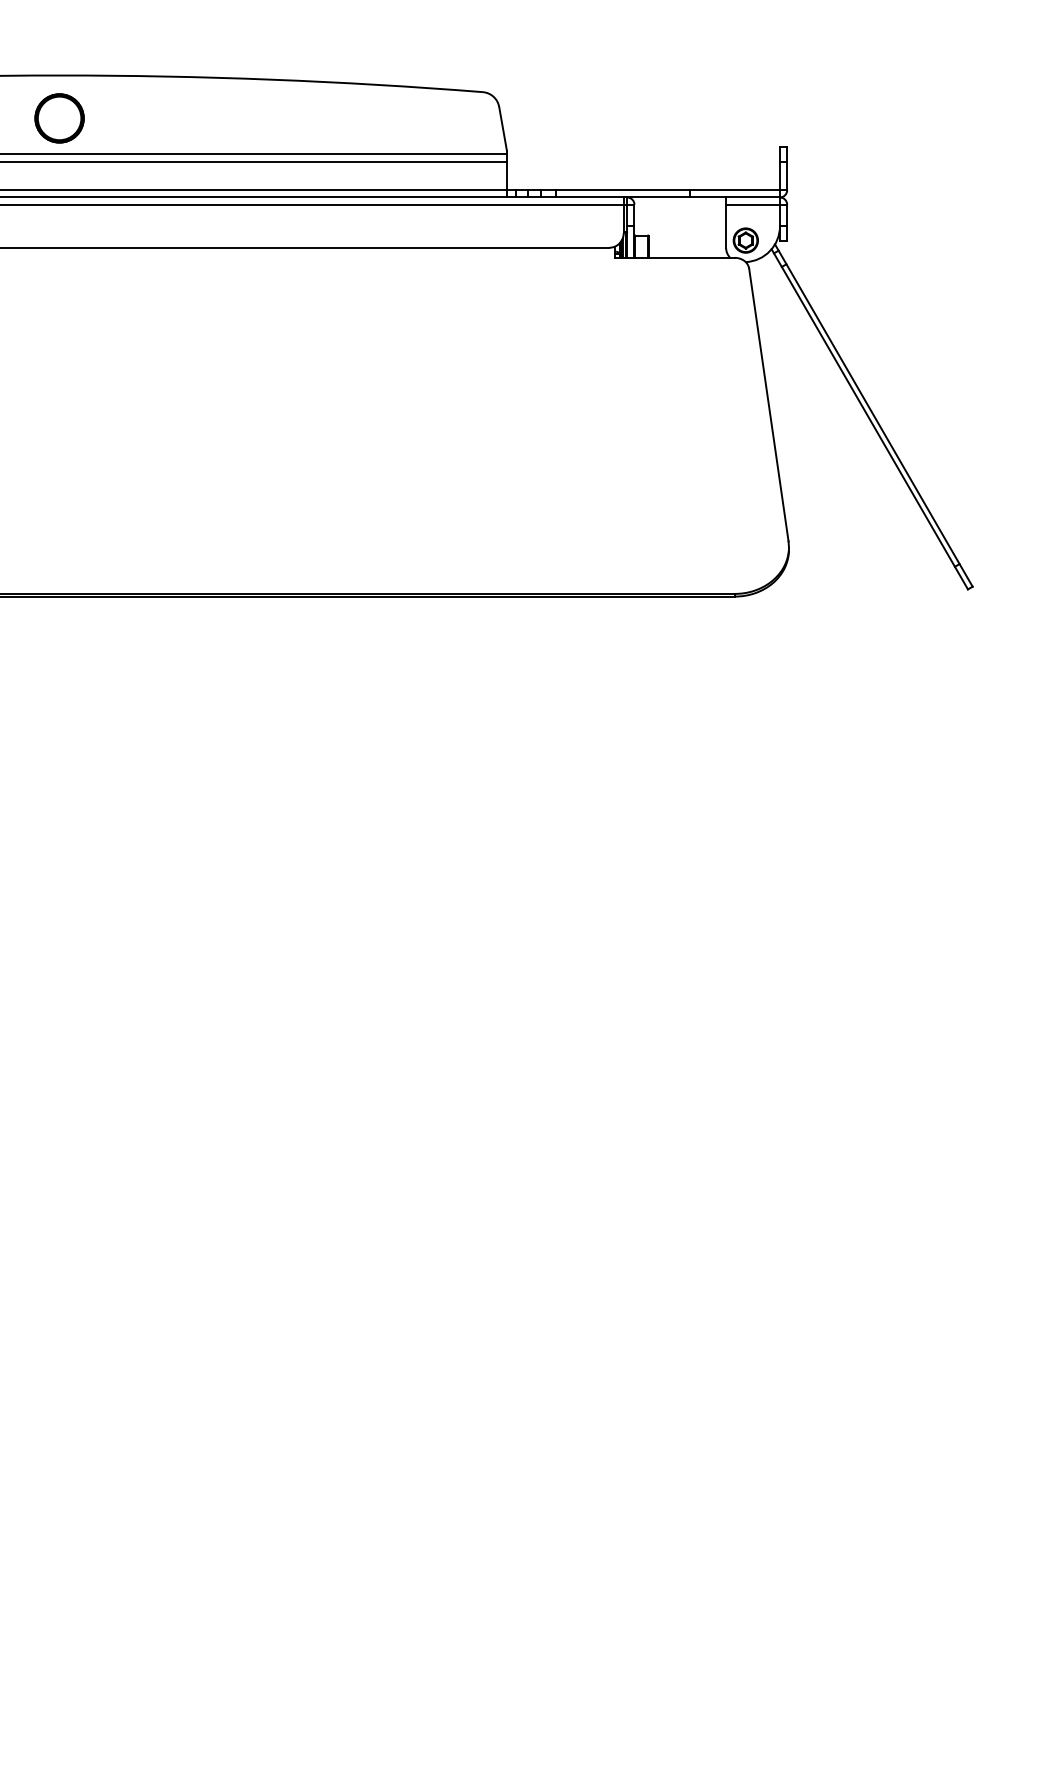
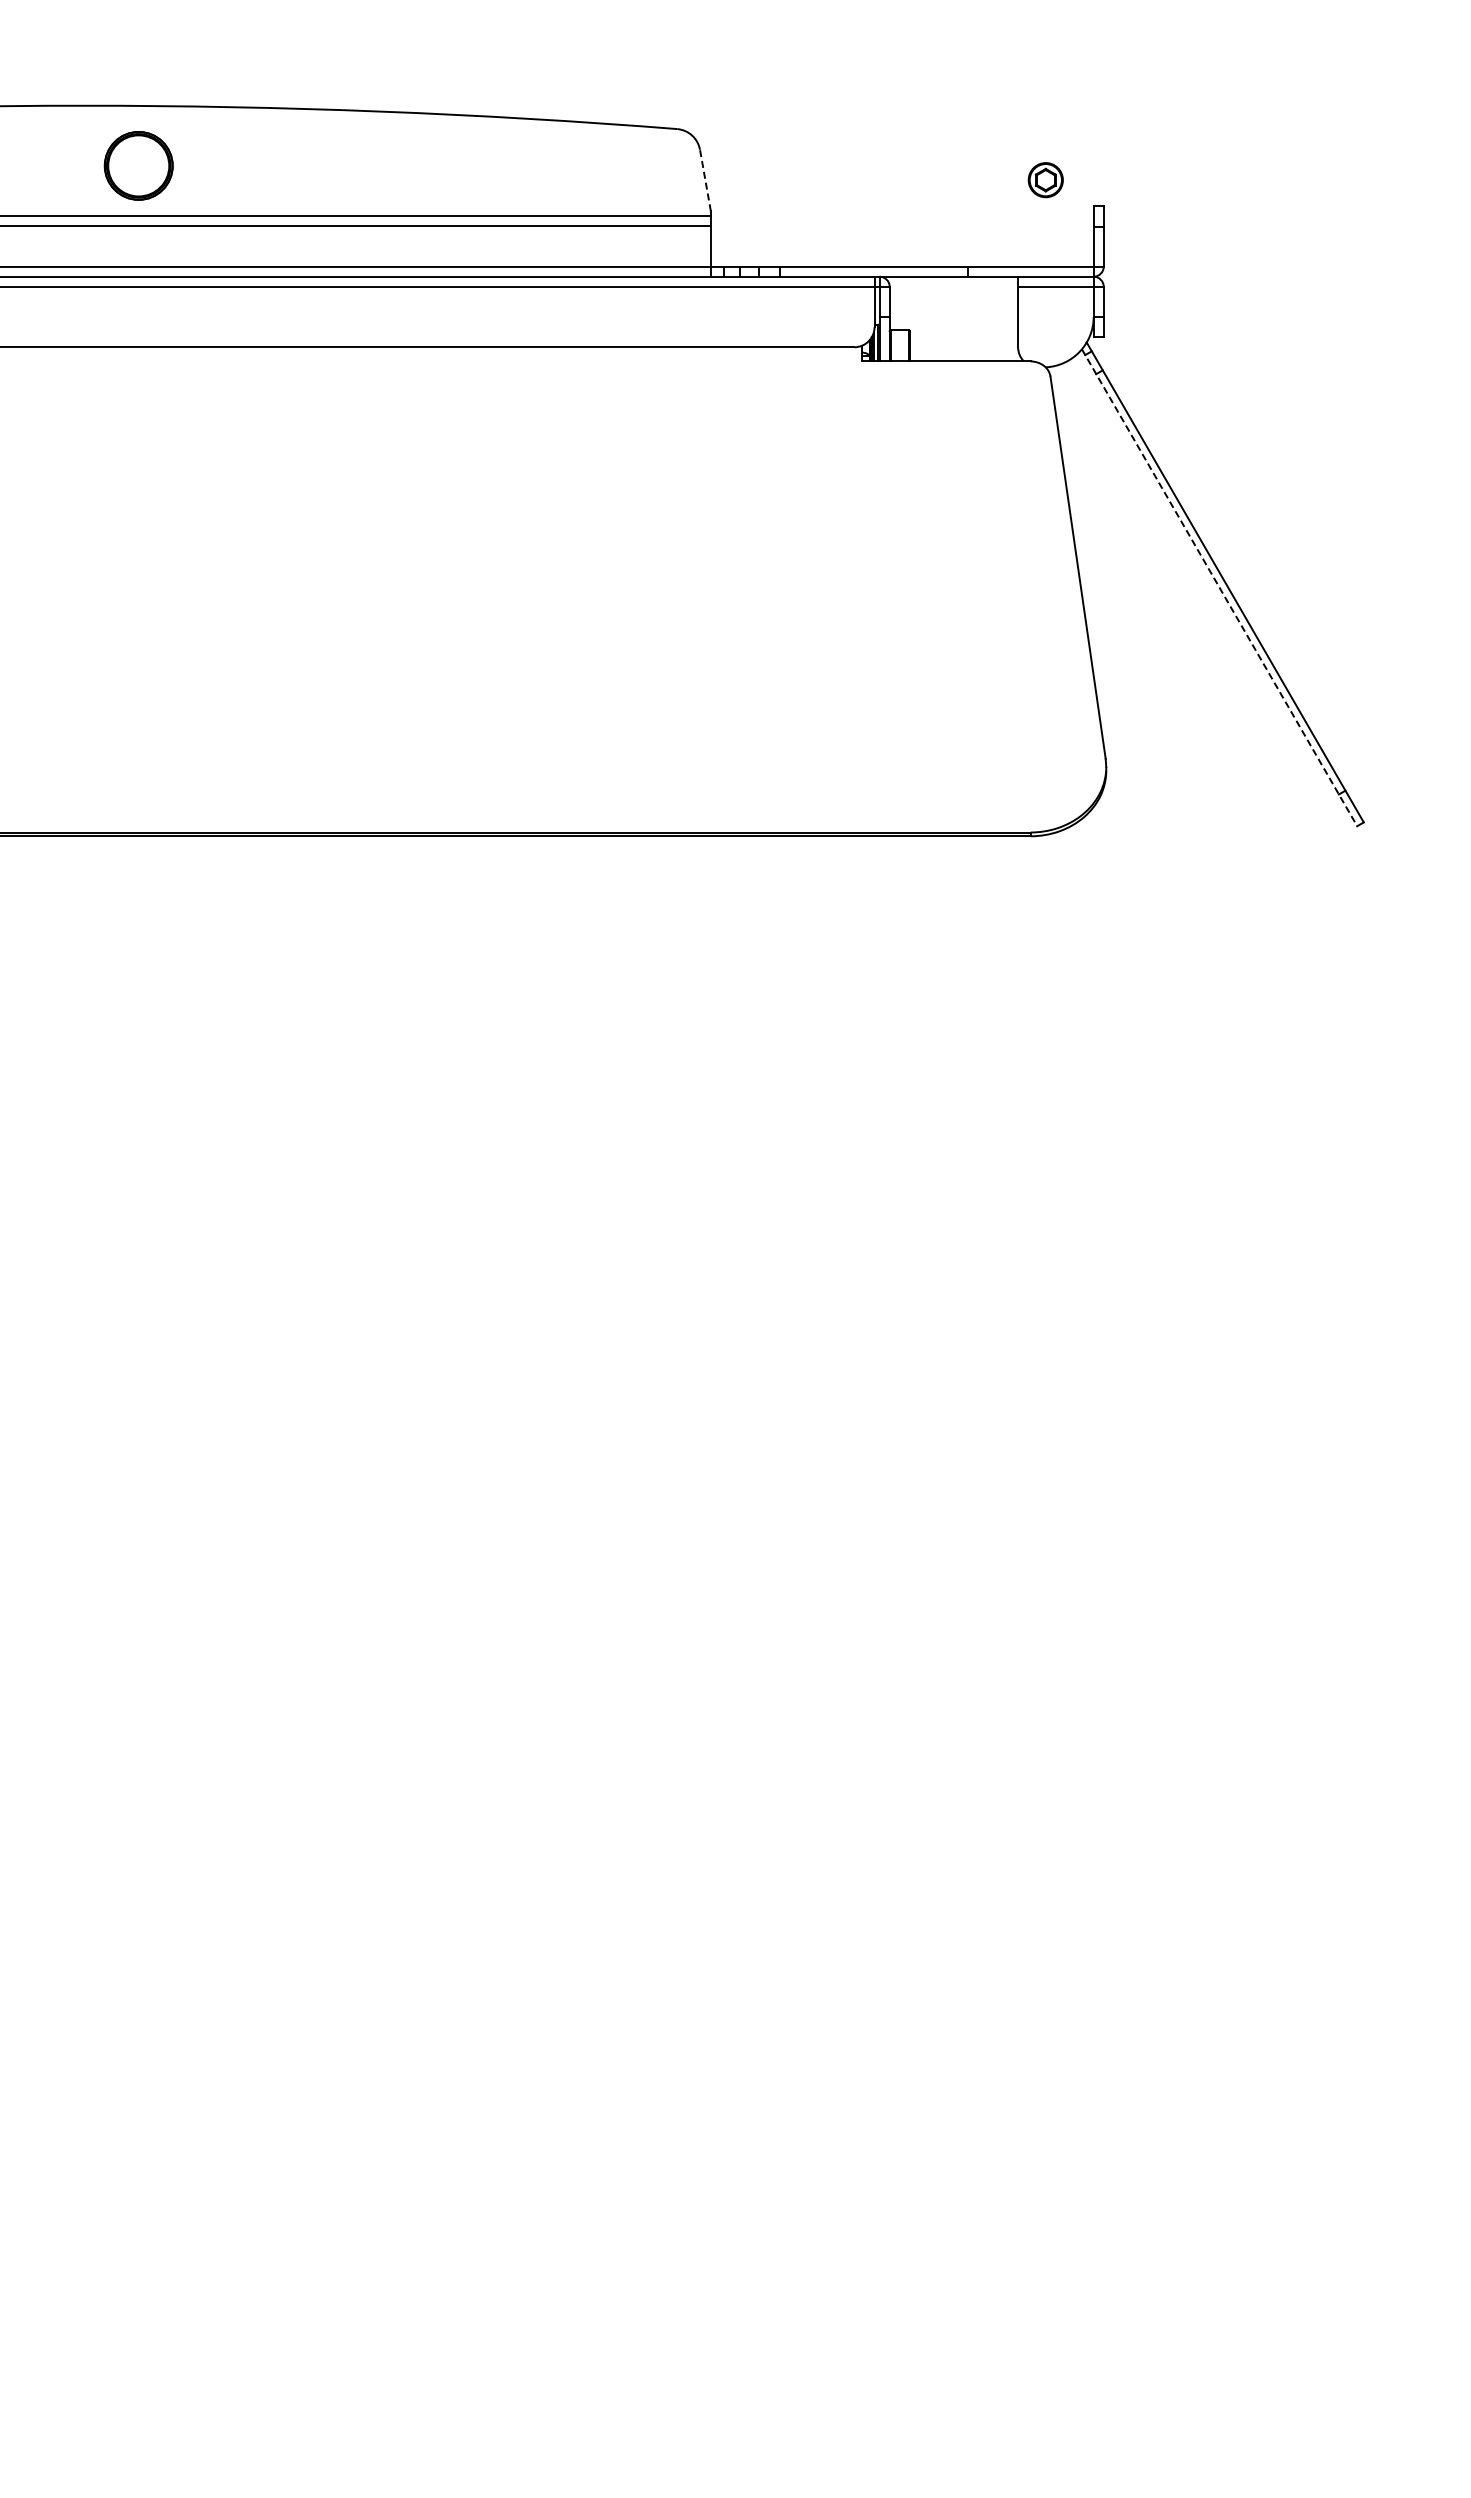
part: (59, 118) -> (138, 165), moved
line: (503, 128) -> (705, 180), solid -> dashed
part: (745, 240) -> (1045, 180), moved
line: (869, 419) -> (1219, 588), solid -> dashed

